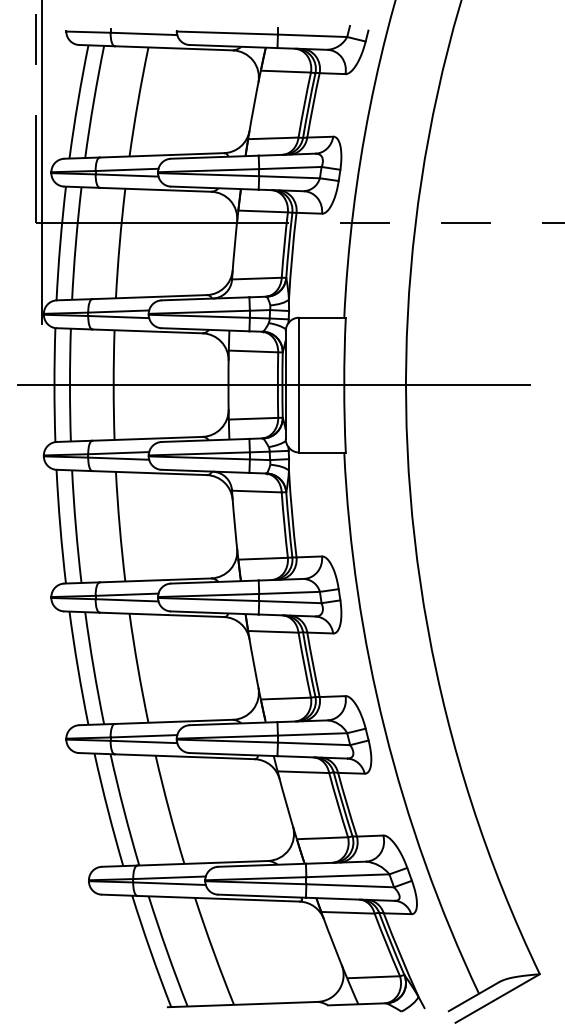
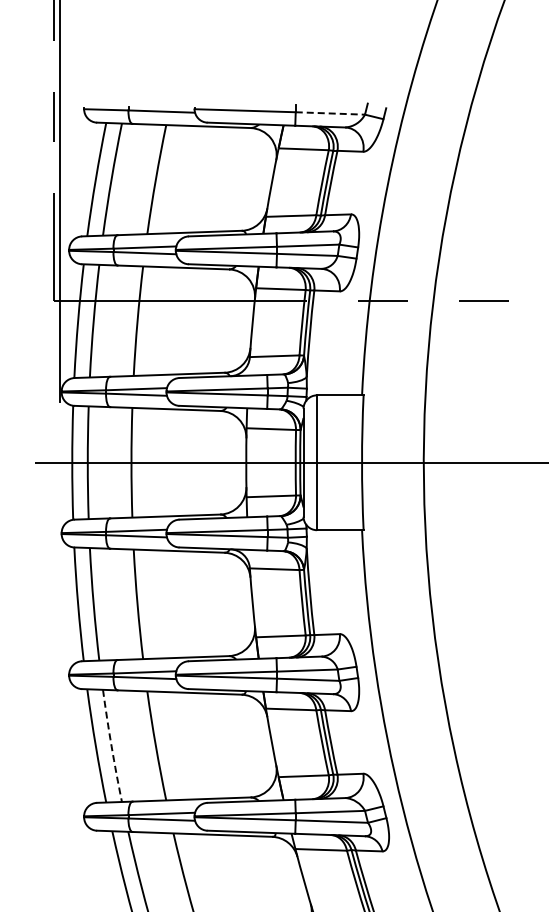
line: (312, 35) -> (330, 113), solid -> dashed
arc: (93, 668) -> (111, 746), solid -> dashed

